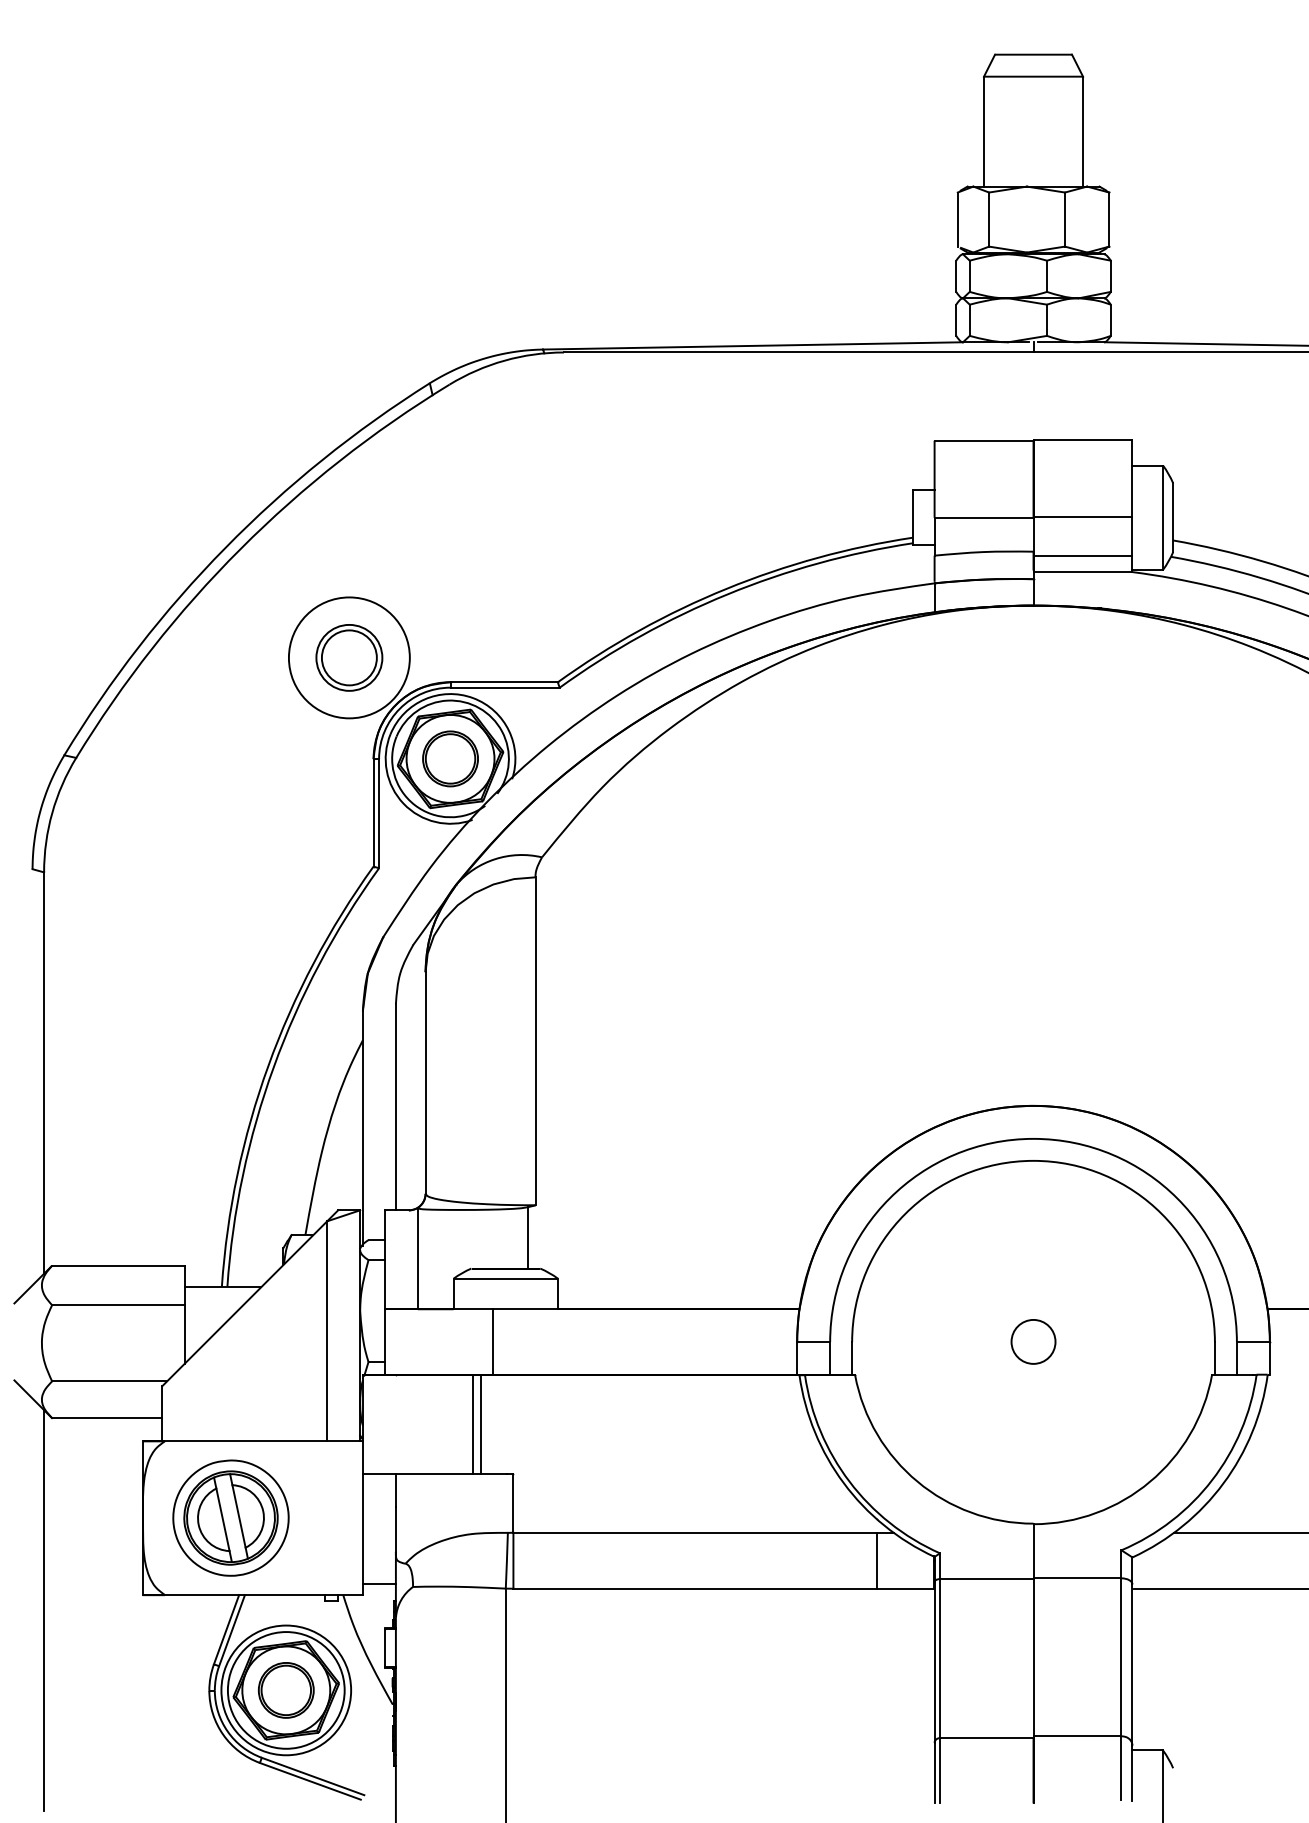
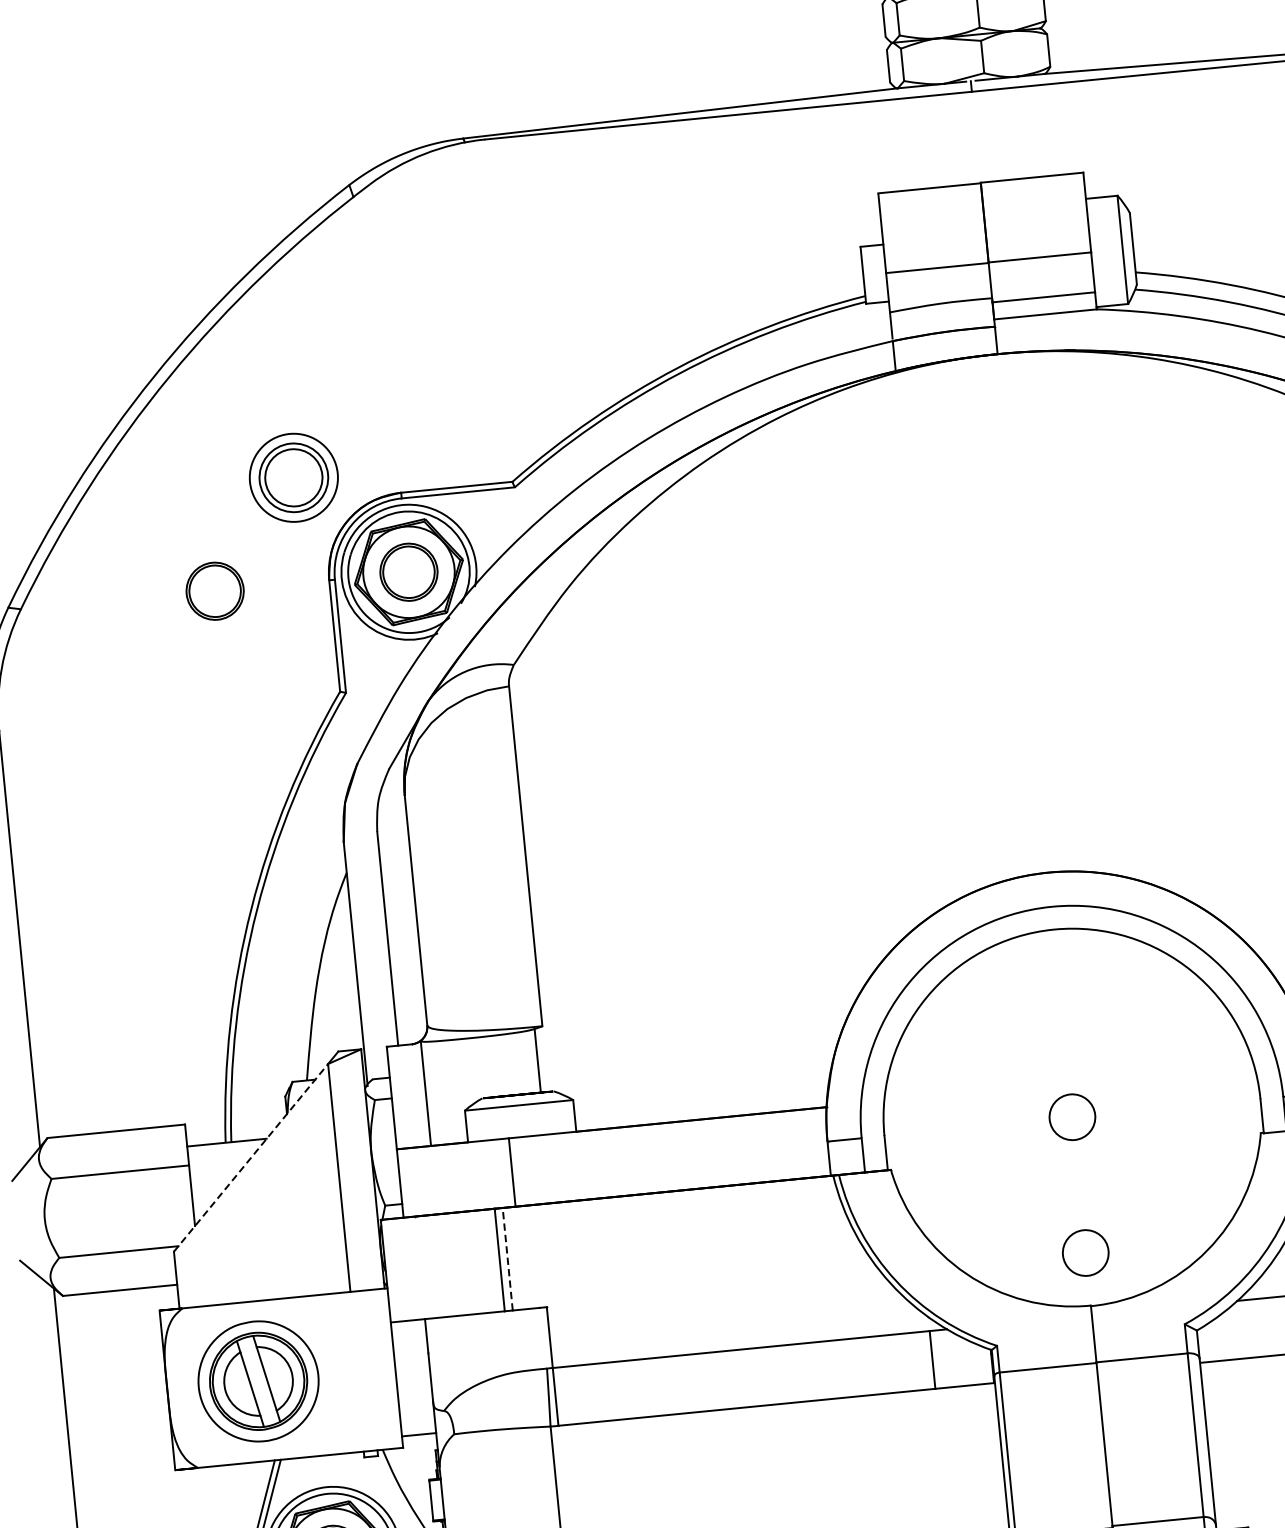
circle: (348, 657) -> (292, 477), size x0.7
part: (263, 758) -> (215, 590), added
line: (244, 1303) -> (250, 1157), solid -> dashed
line: (480, 1424) -> (507, 1259), solid -> dashed
circle: (1033, 1472) -> (1085, 1252), added

